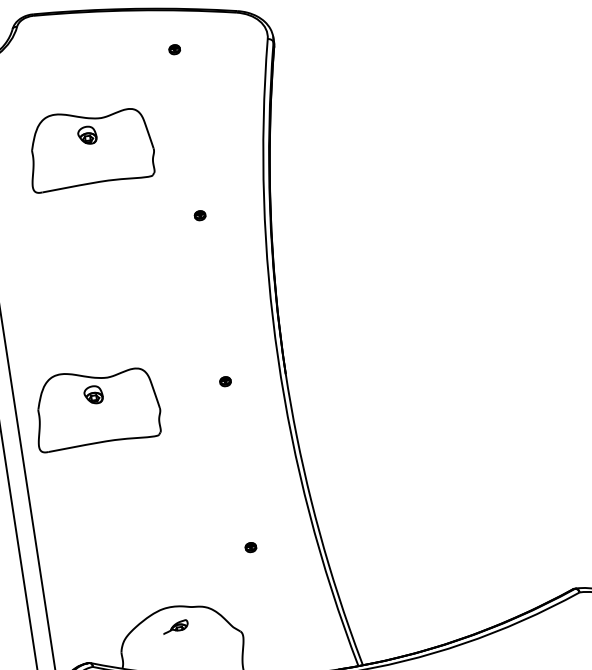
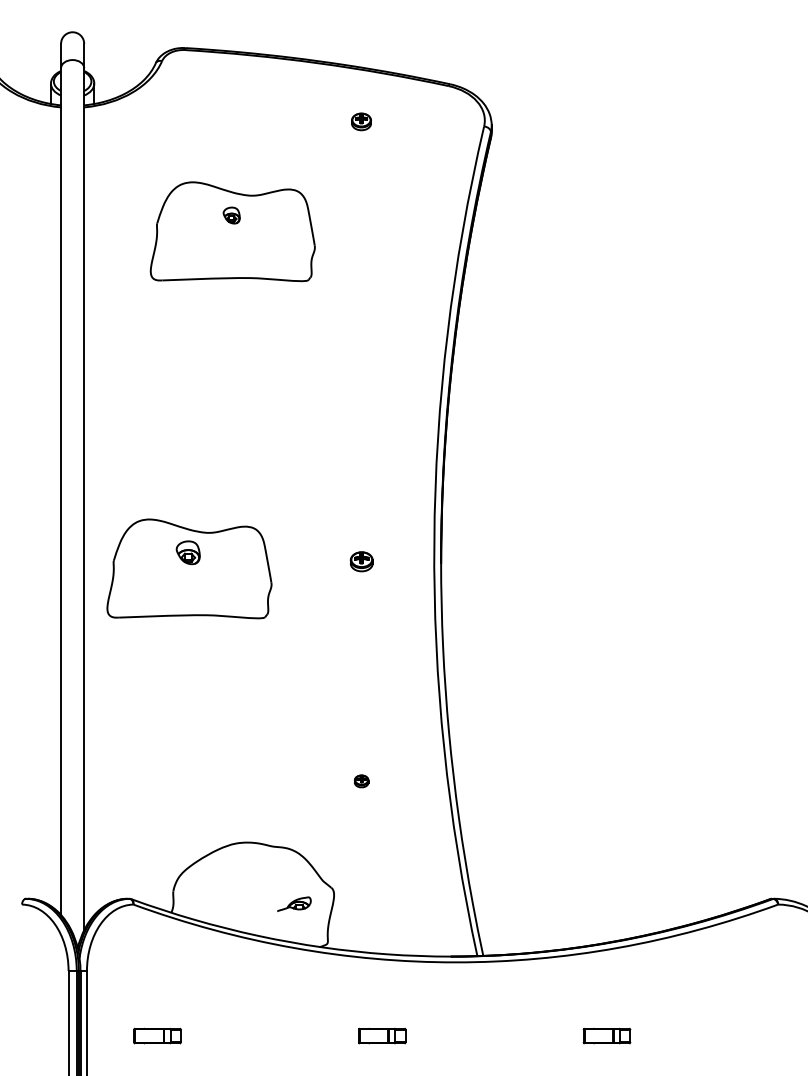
part: (174, 49) -> (361, 121), size x1.4
part: (87, 135) -> (231, 215), size x0.7
part: (200, 215) -> (361, 341), removed
part: (225, 381) -> (361, 561), size x1.6
part: (175, 626) -> (294, 903), moved

